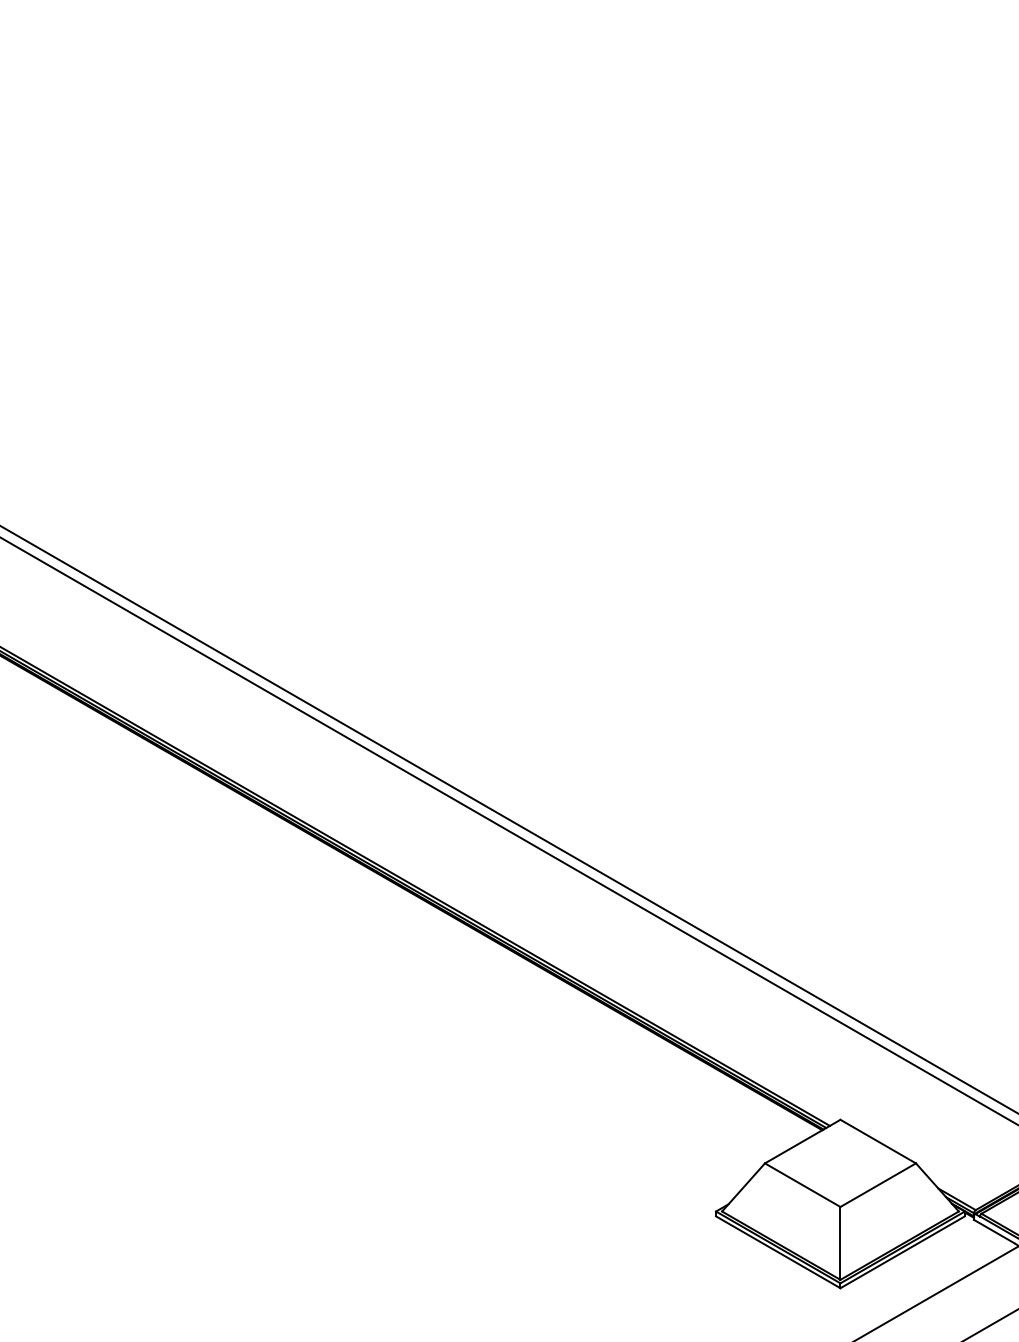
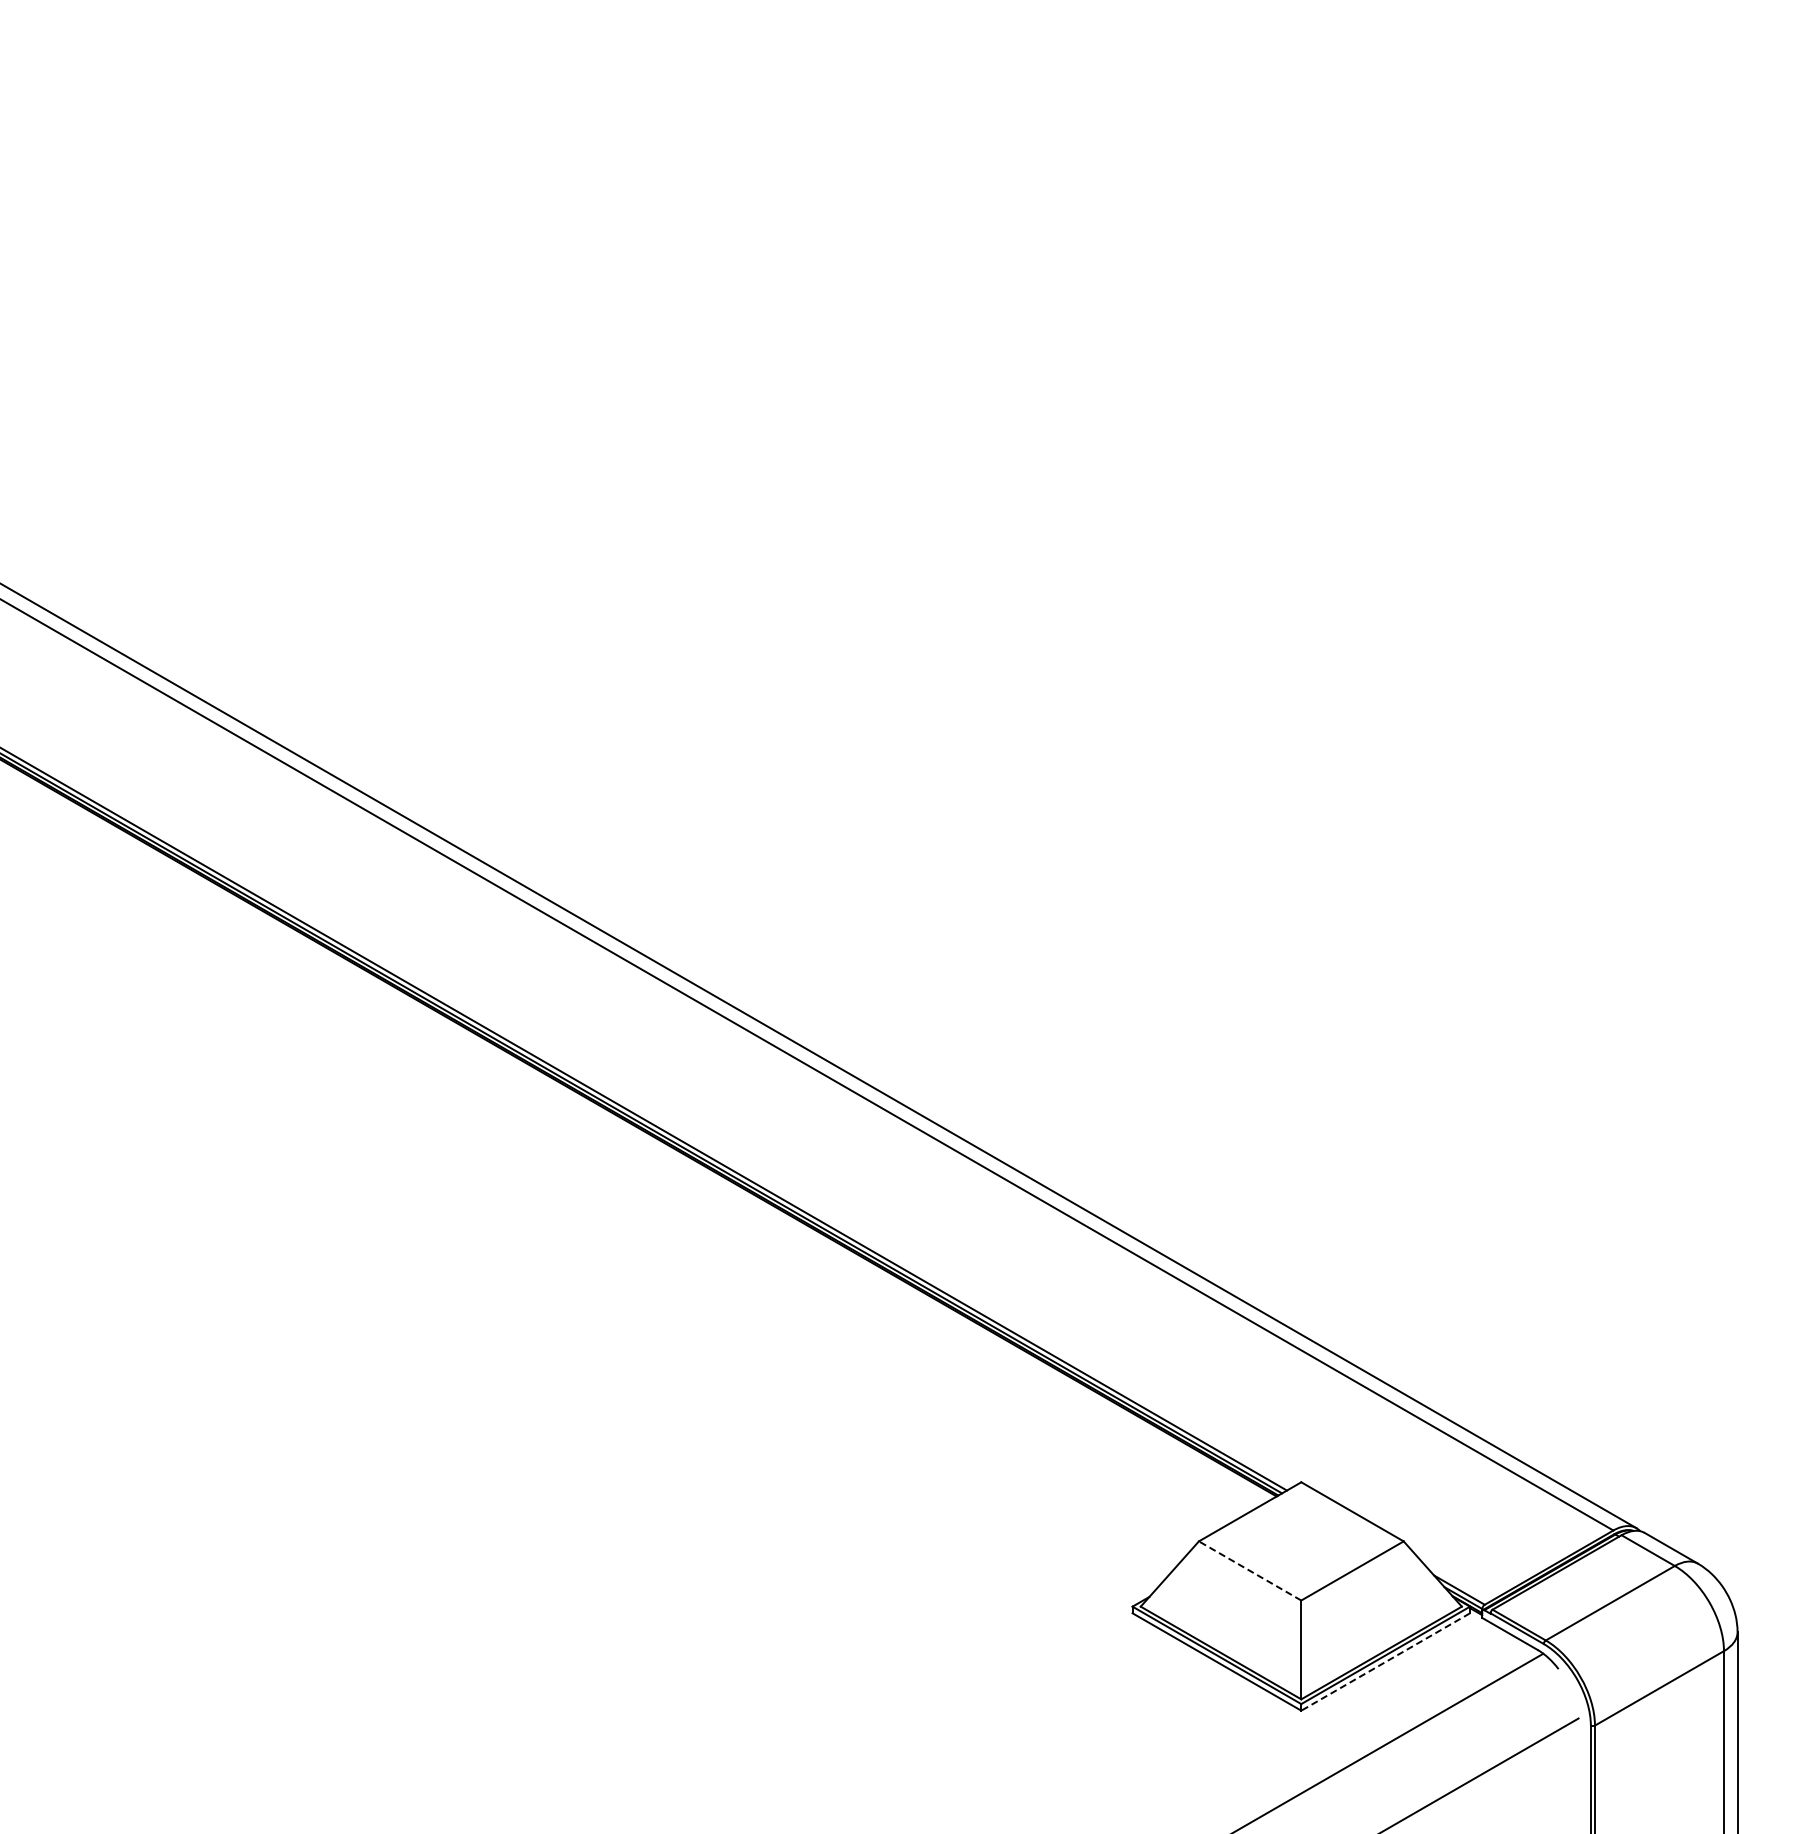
line: (802, 1184) -> (1249, 1570), solid -> dashed
line: (902, 1252) -> (1385, 1662), solid -> dashed

